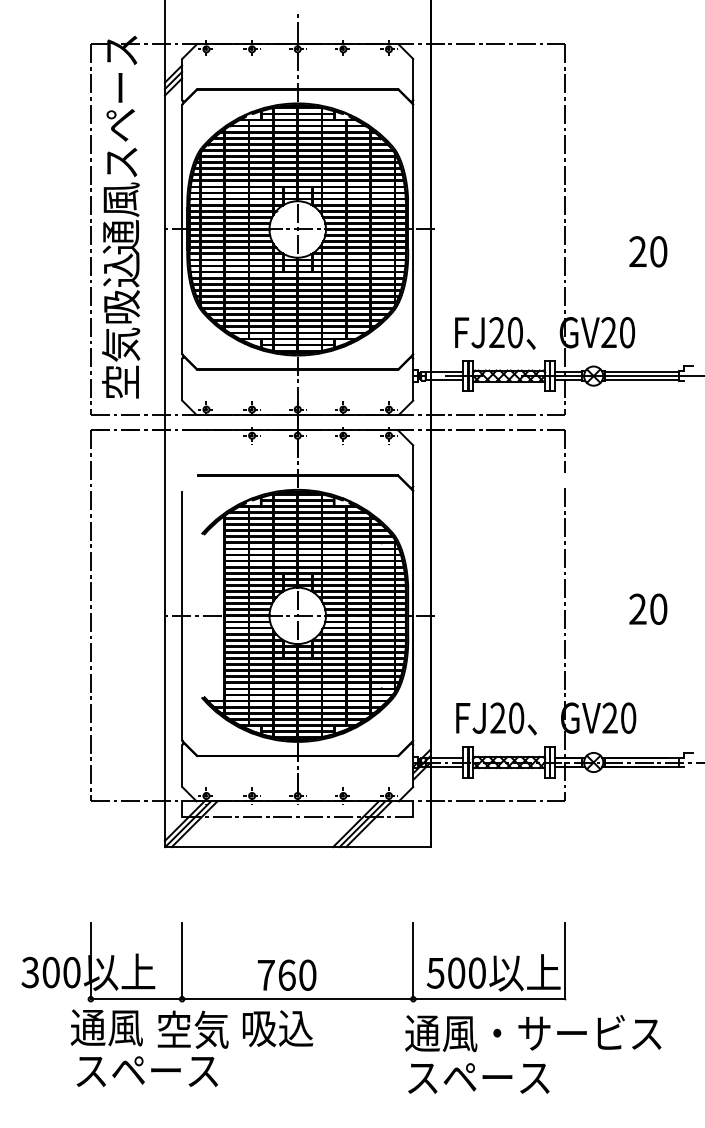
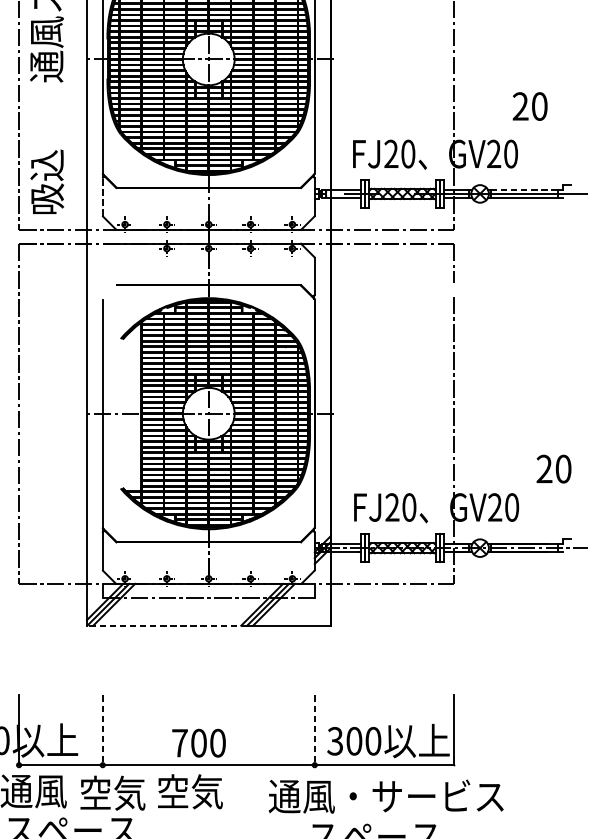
text: (648, 251) -> (530, 106), moved
text: (121, 325) -> (47, 147), 空気吸込 -> 吸込
line: (642, 371) -> (524, 189), solid -> dashed
line: (182, 379) -> (103, 197), solid -> dashed
text: (648, 608) -> (554, 468), moved
line: (251, 847) -> (166, 626), solid -> dashed
line: (182, 961) -> (103, 730), solid -> dashed
line: (413, 961) -> (314, 730), solid -> dashed
text: (435, 972) -> (335, 740), 500 -> 300
text: (286, 974) -> (198, 742), 760 -> 700
text: (277, 1028) -> (190, 792), 吸込 -> 空気
text: (533, 1033) -> (386, 796), moved

